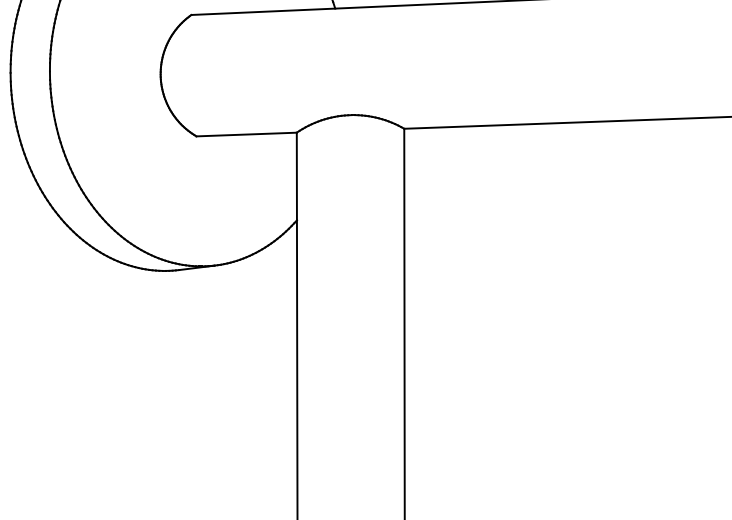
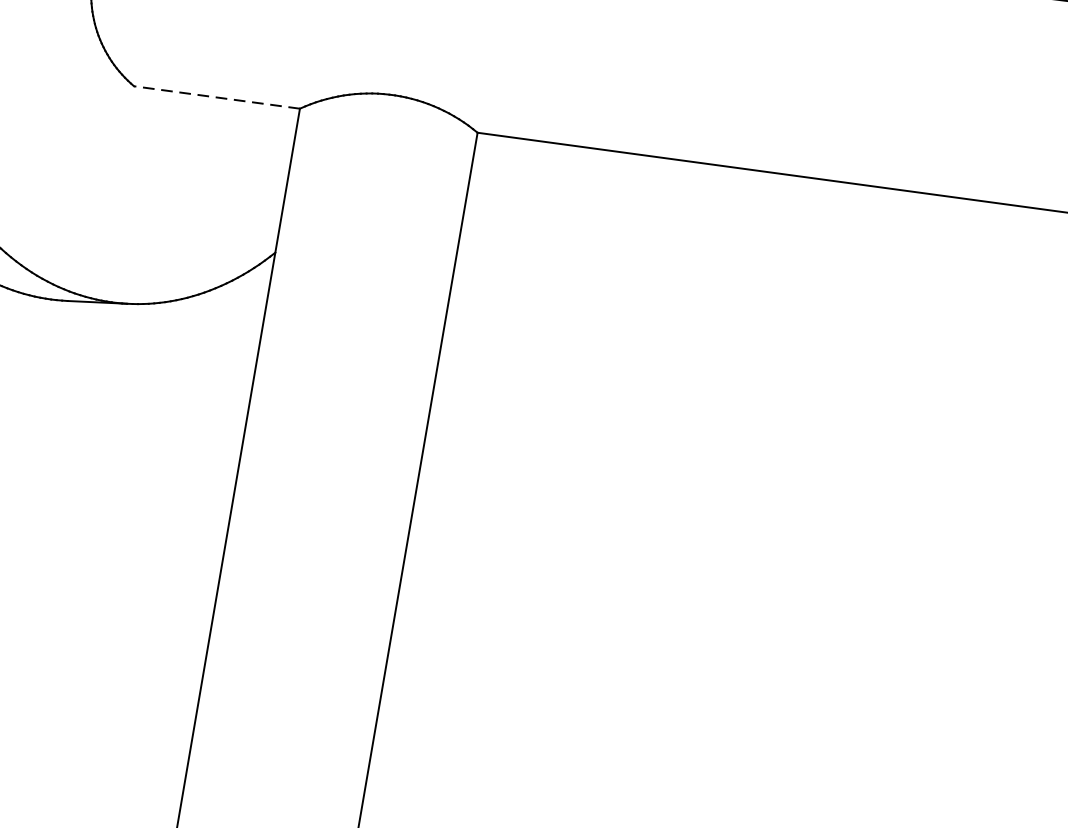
line: (246, 134) -> (216, 97), solid -> dashed

